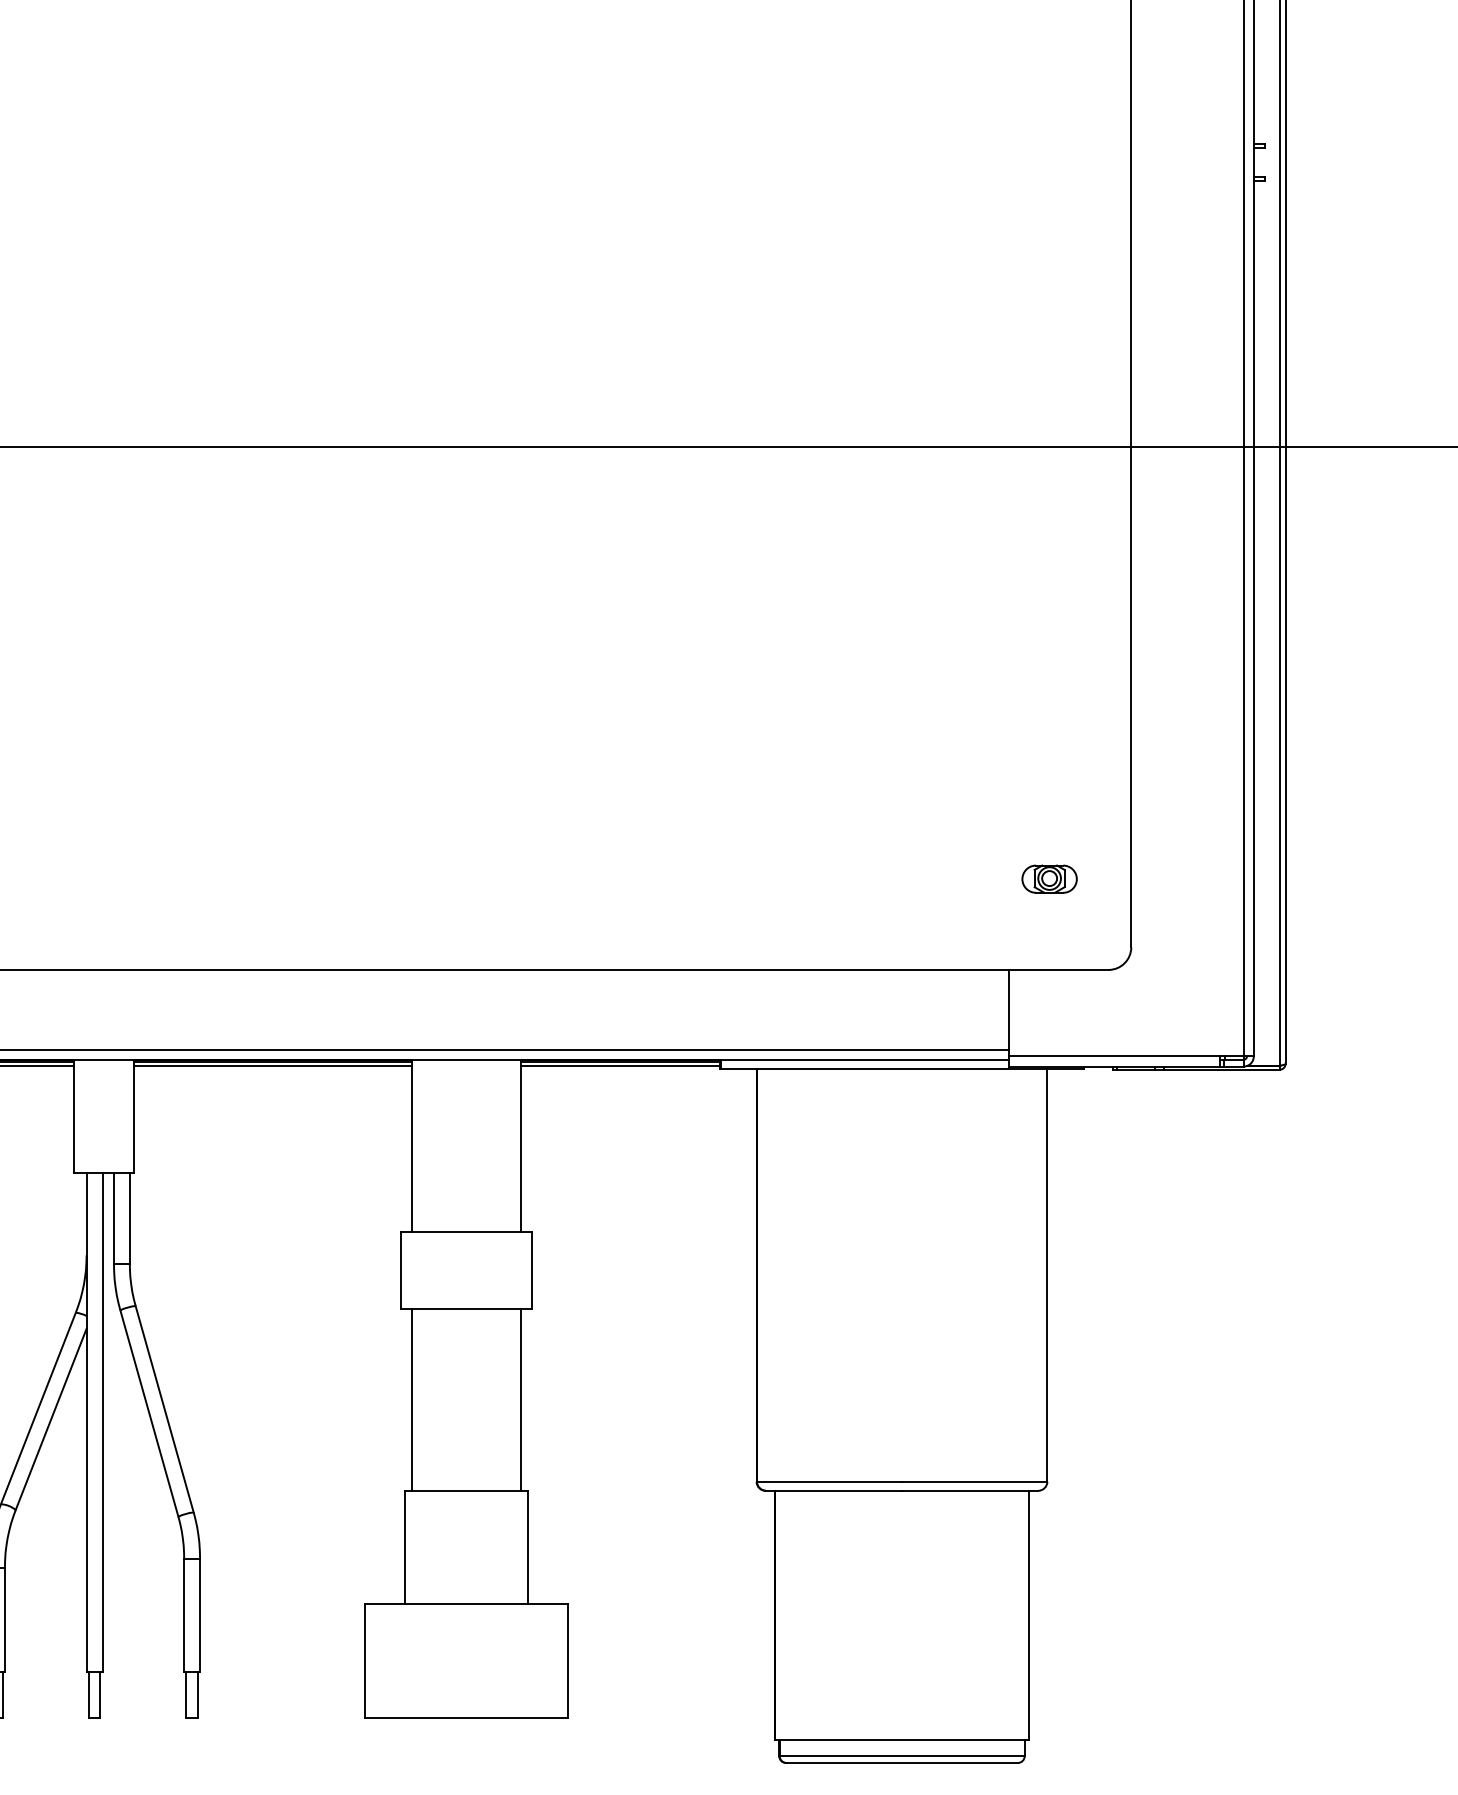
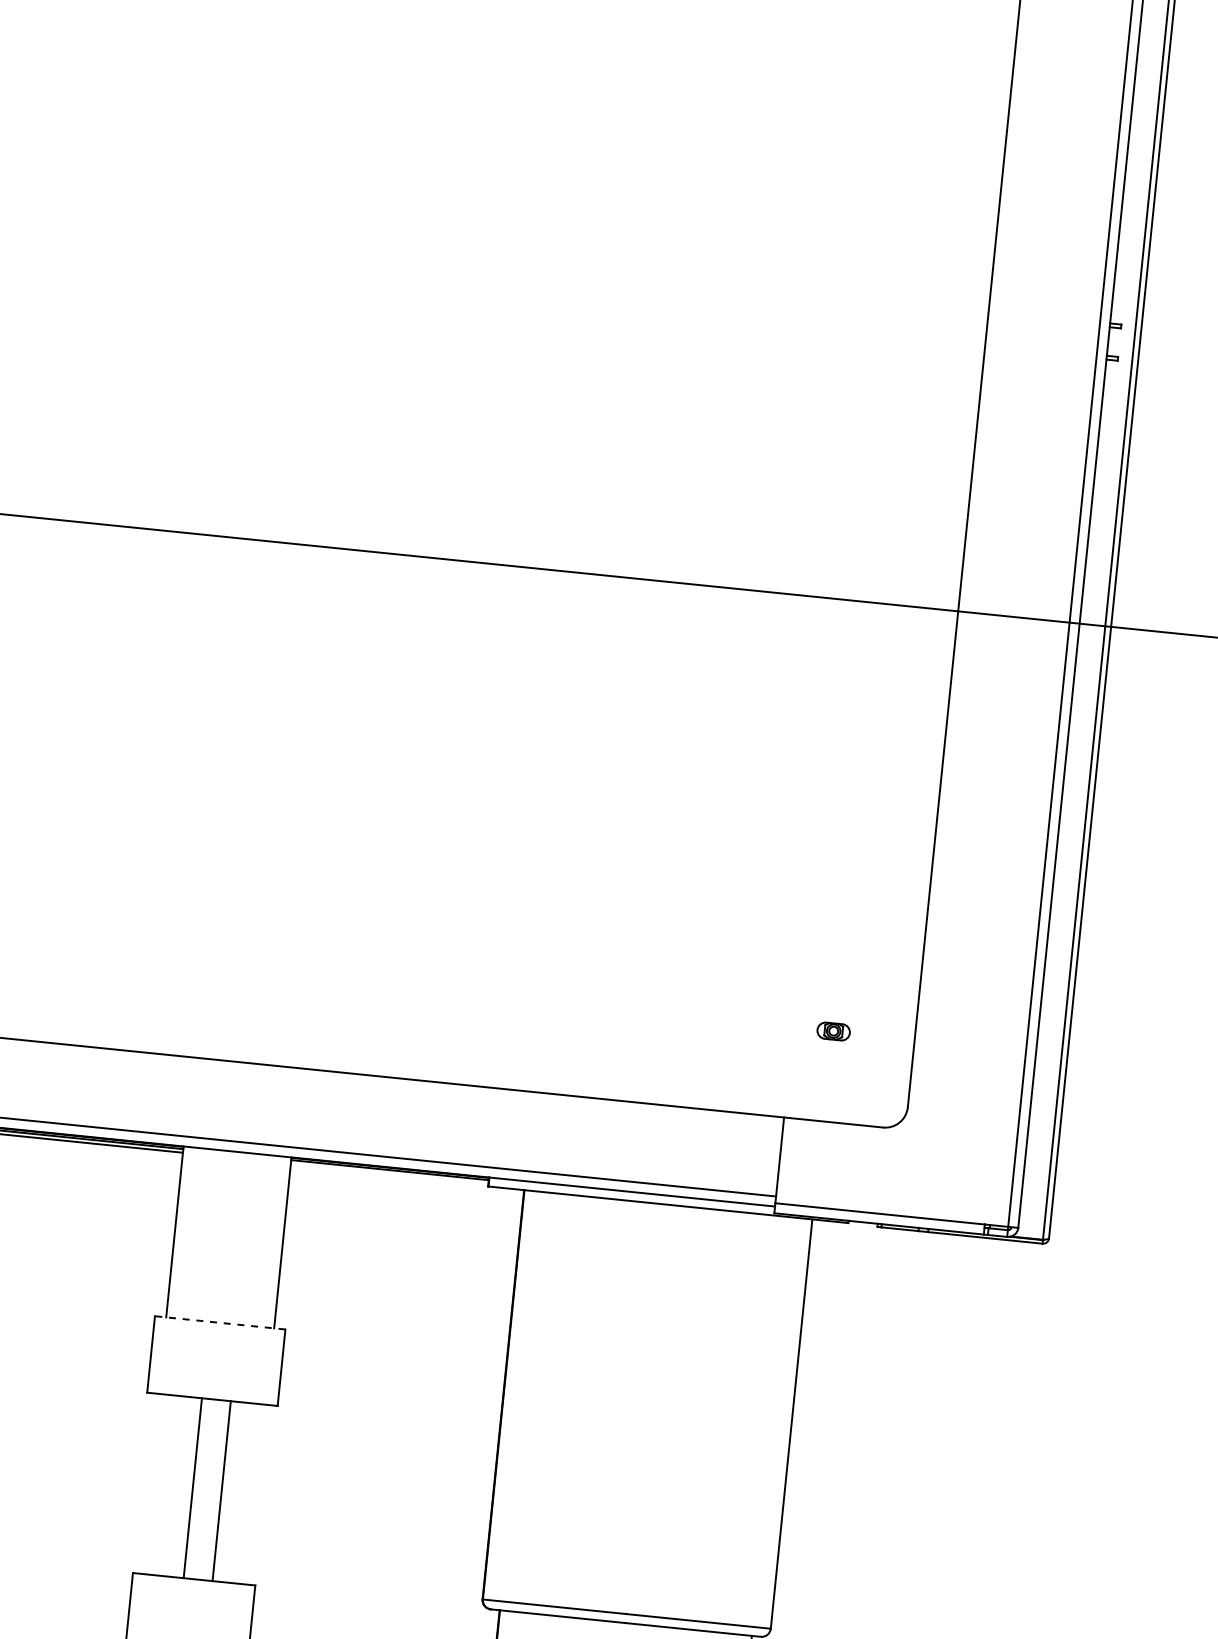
part: (1049, 878) -> (833, 1030), size x0.6
line: (620, 1066) -> (389, 1174), removed
line: (466, 1232) -> (220, 1323), solid -> dashed
line: (412, 1399) -> (222, 1490), moved
line: (521, 1399) -> (193, 1487), moved

